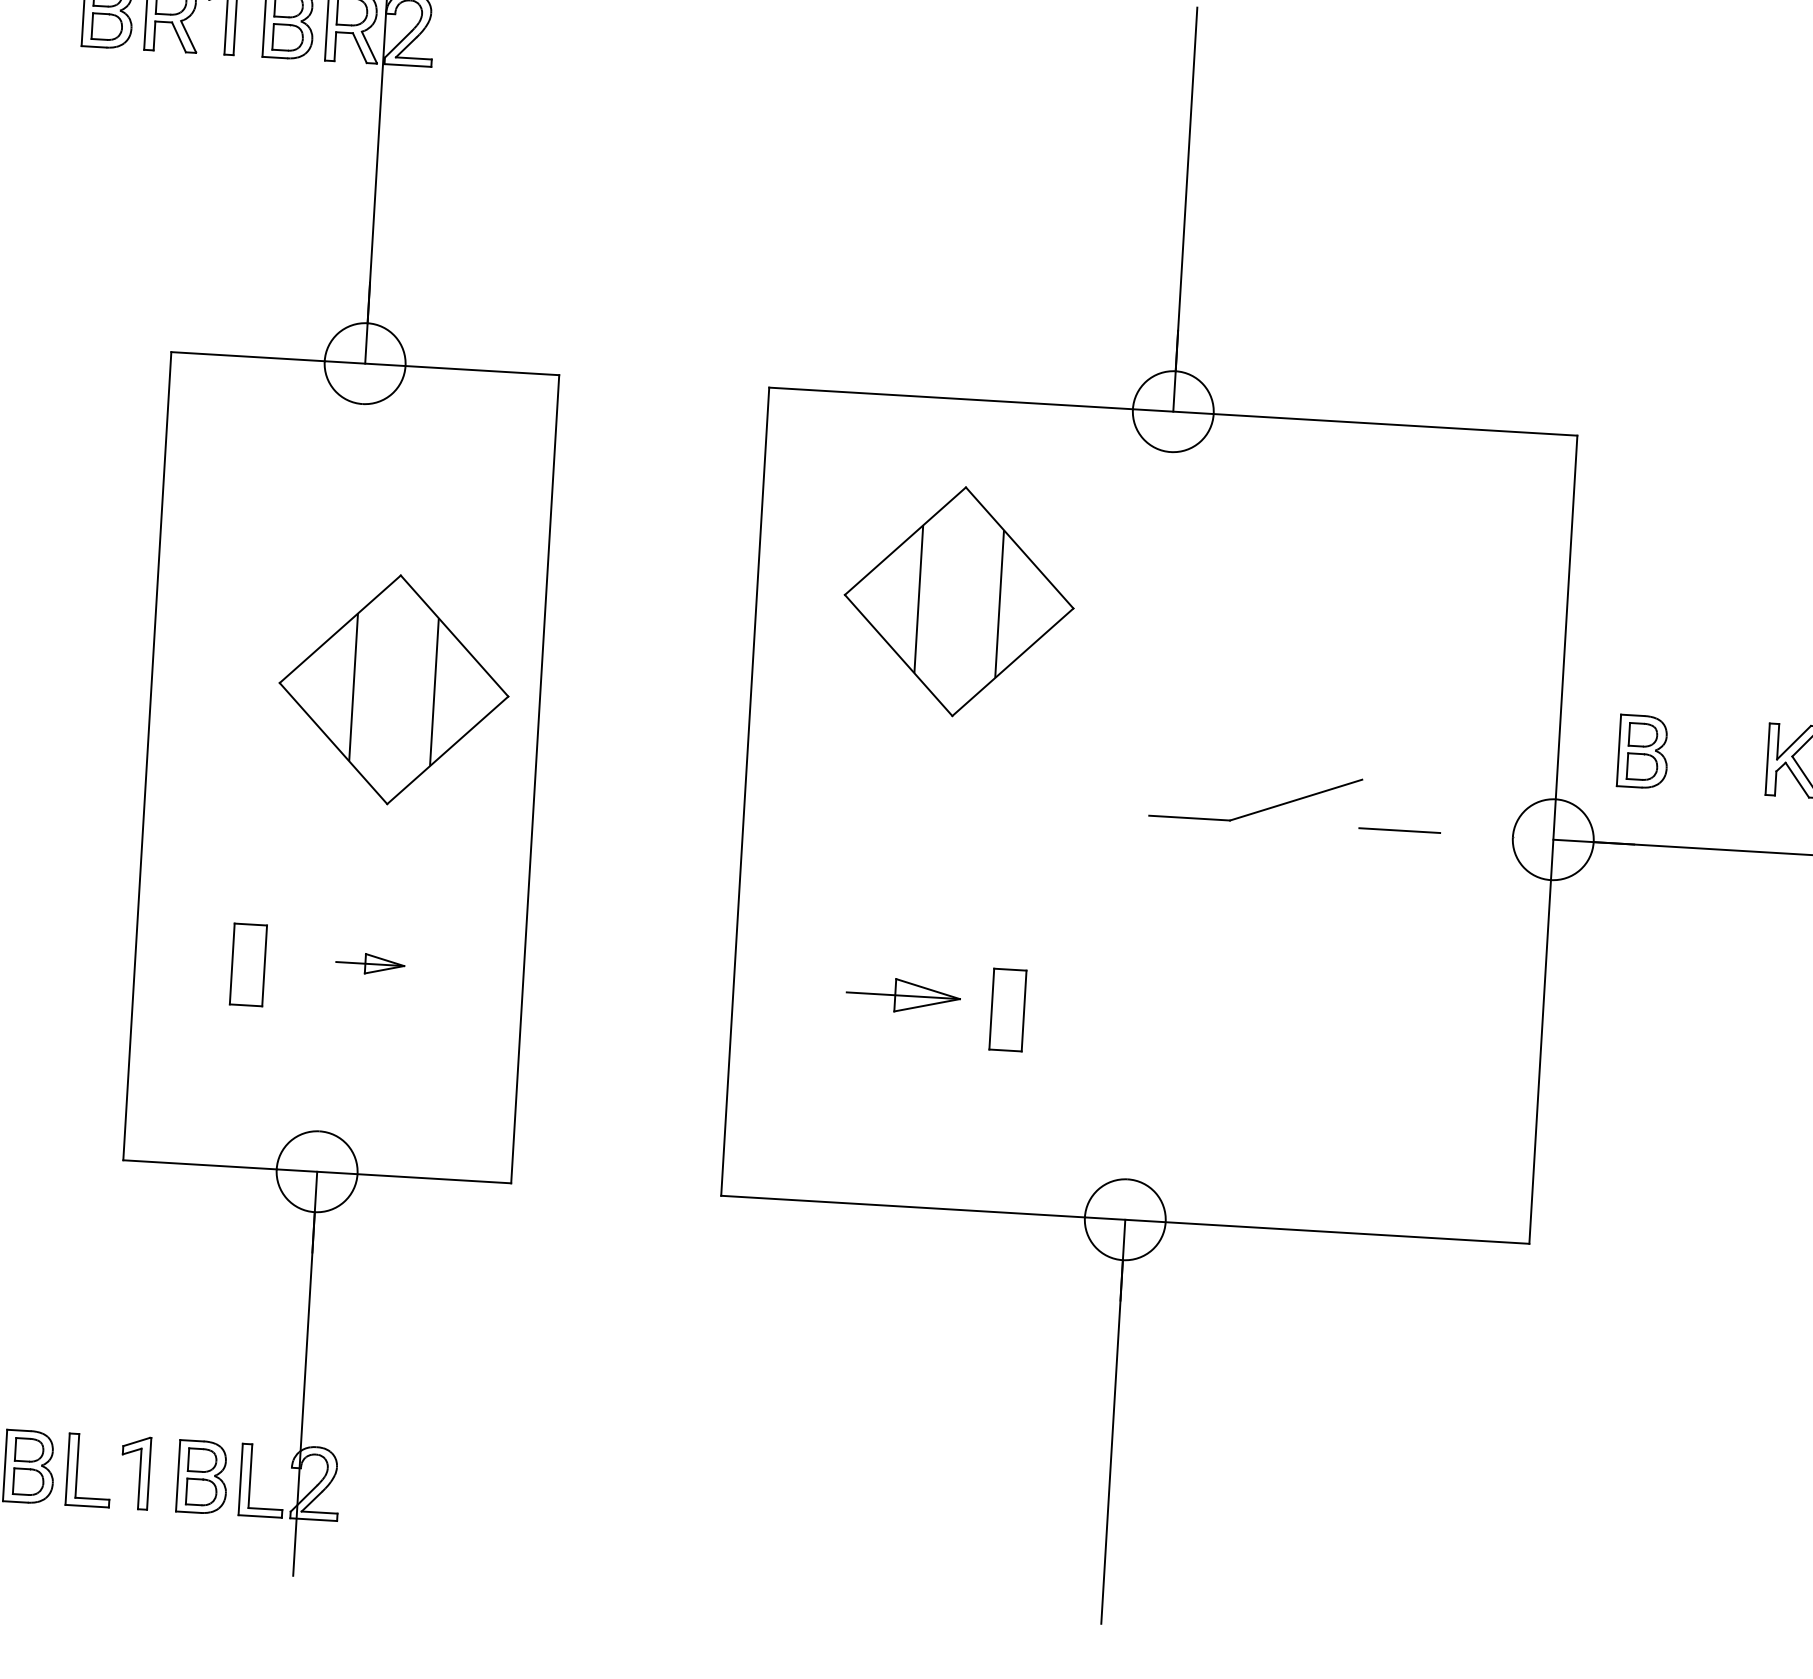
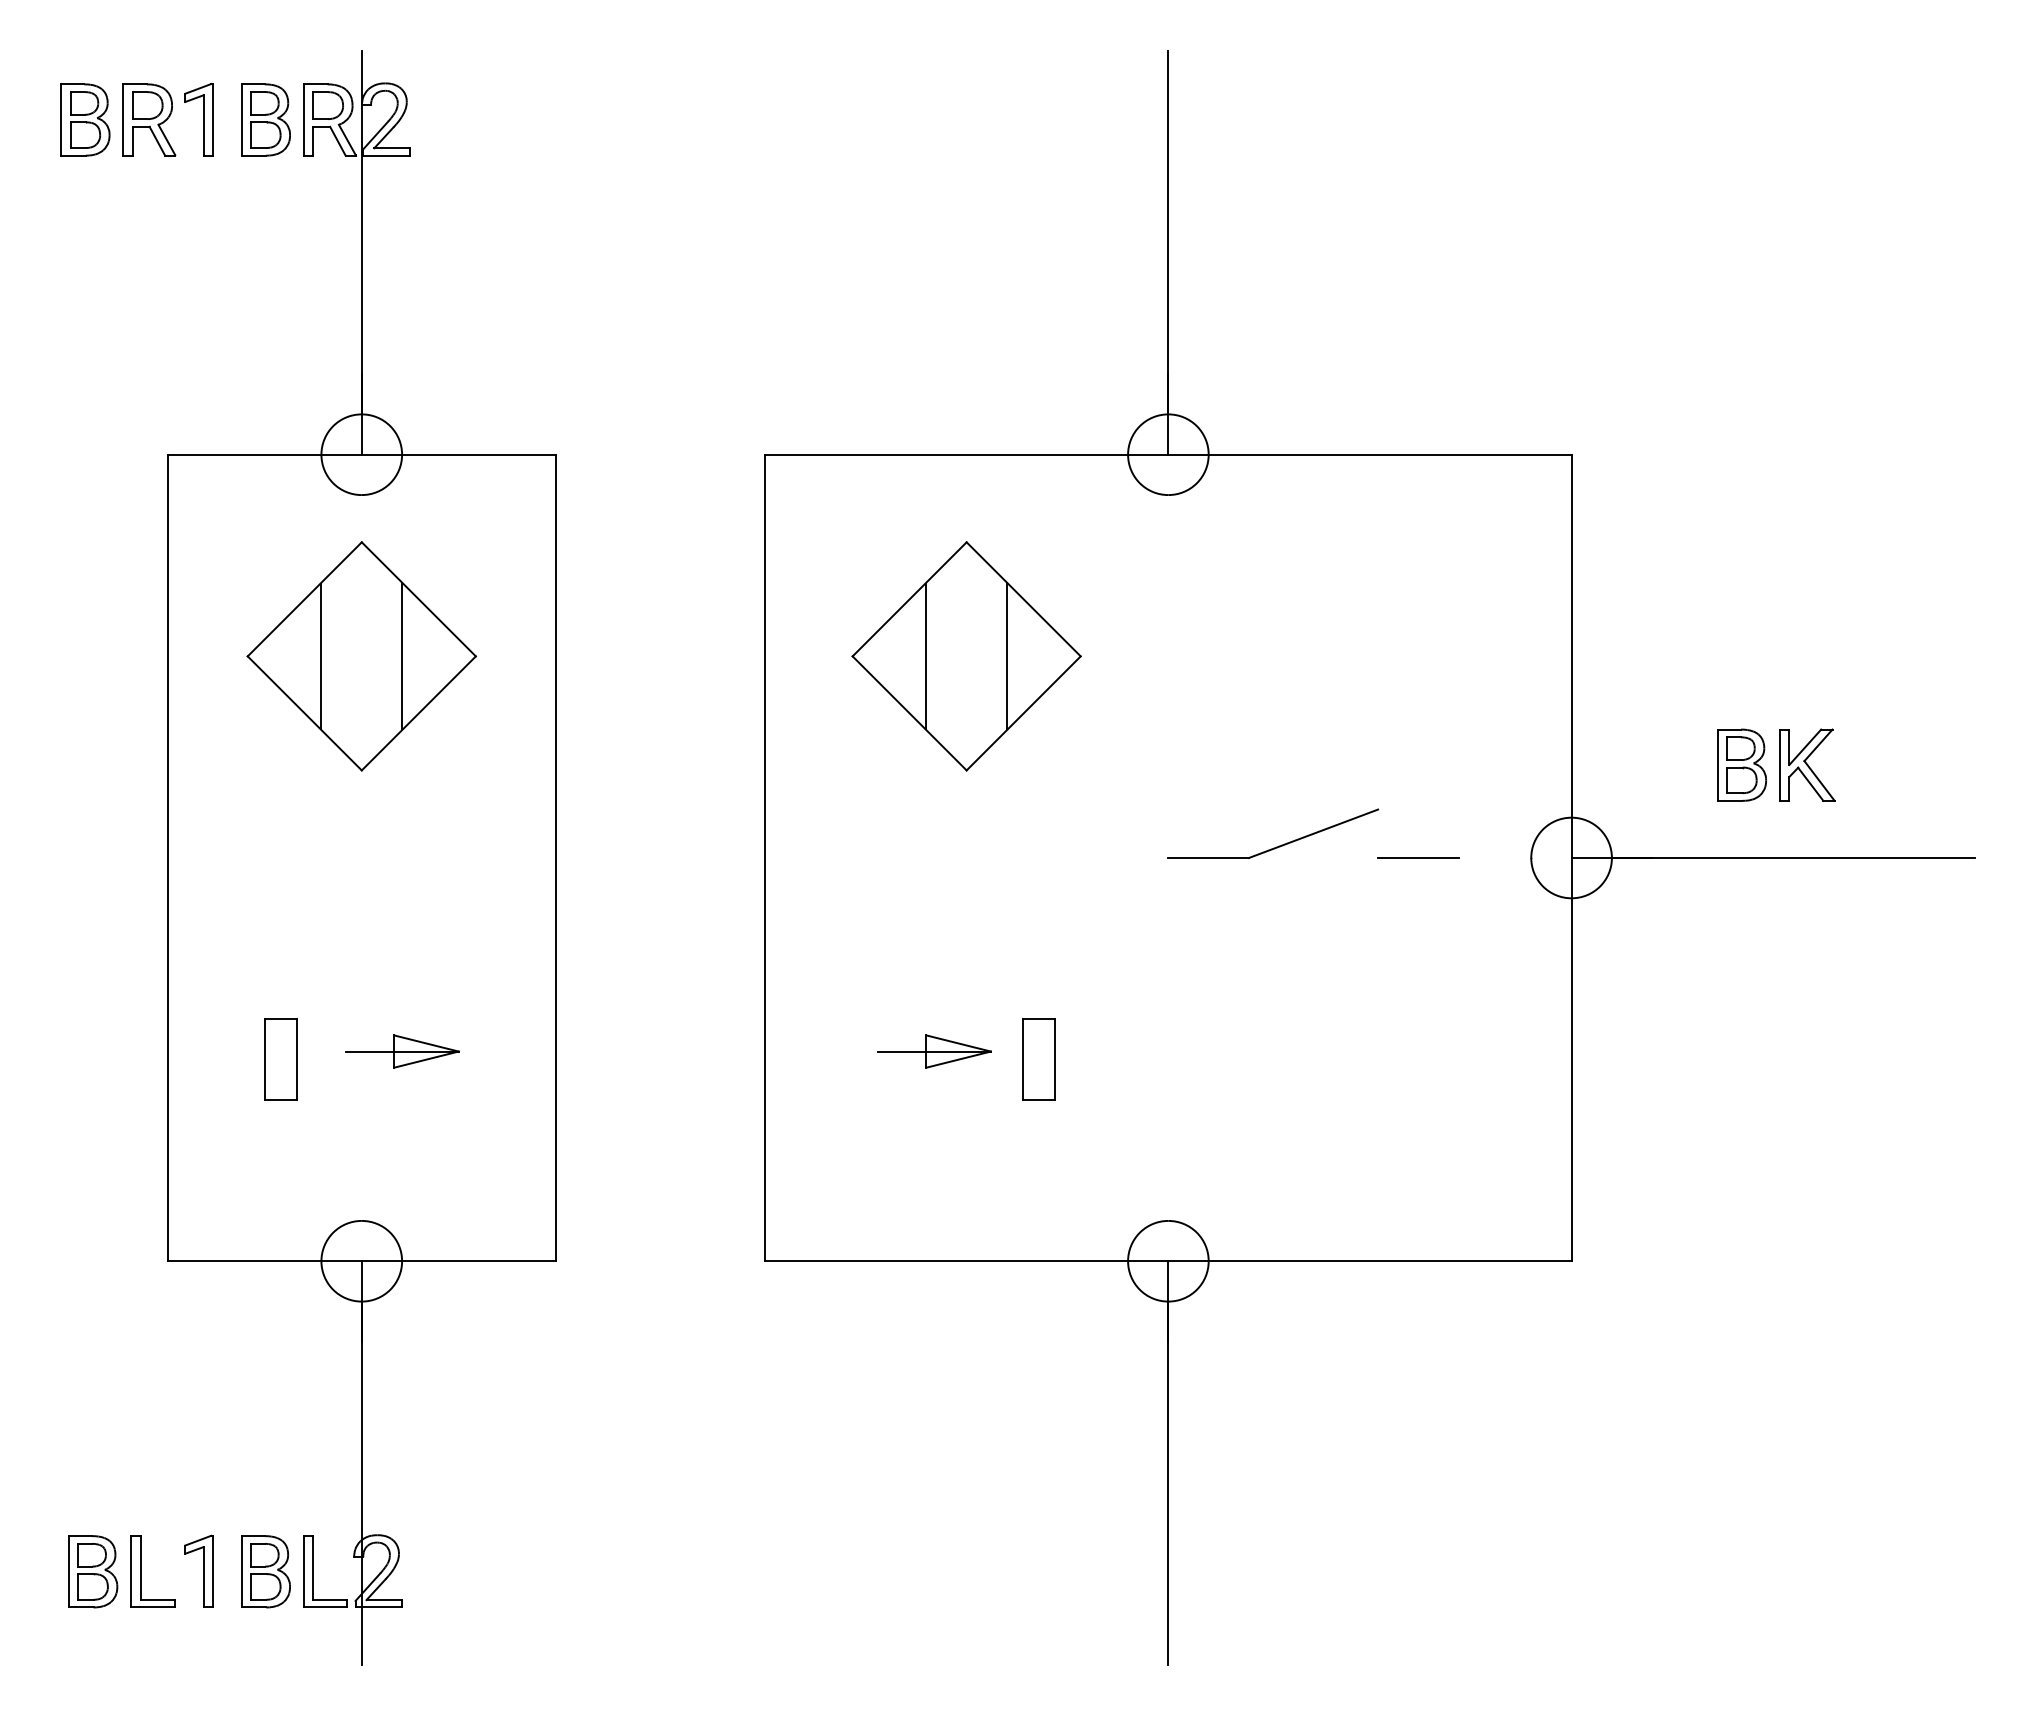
part: (393, 689) -> (361, 656), moved
part: (1643, 751) -> (1742, 764), moved
part: (370, 964) -> (402, 1051), size x1.67

